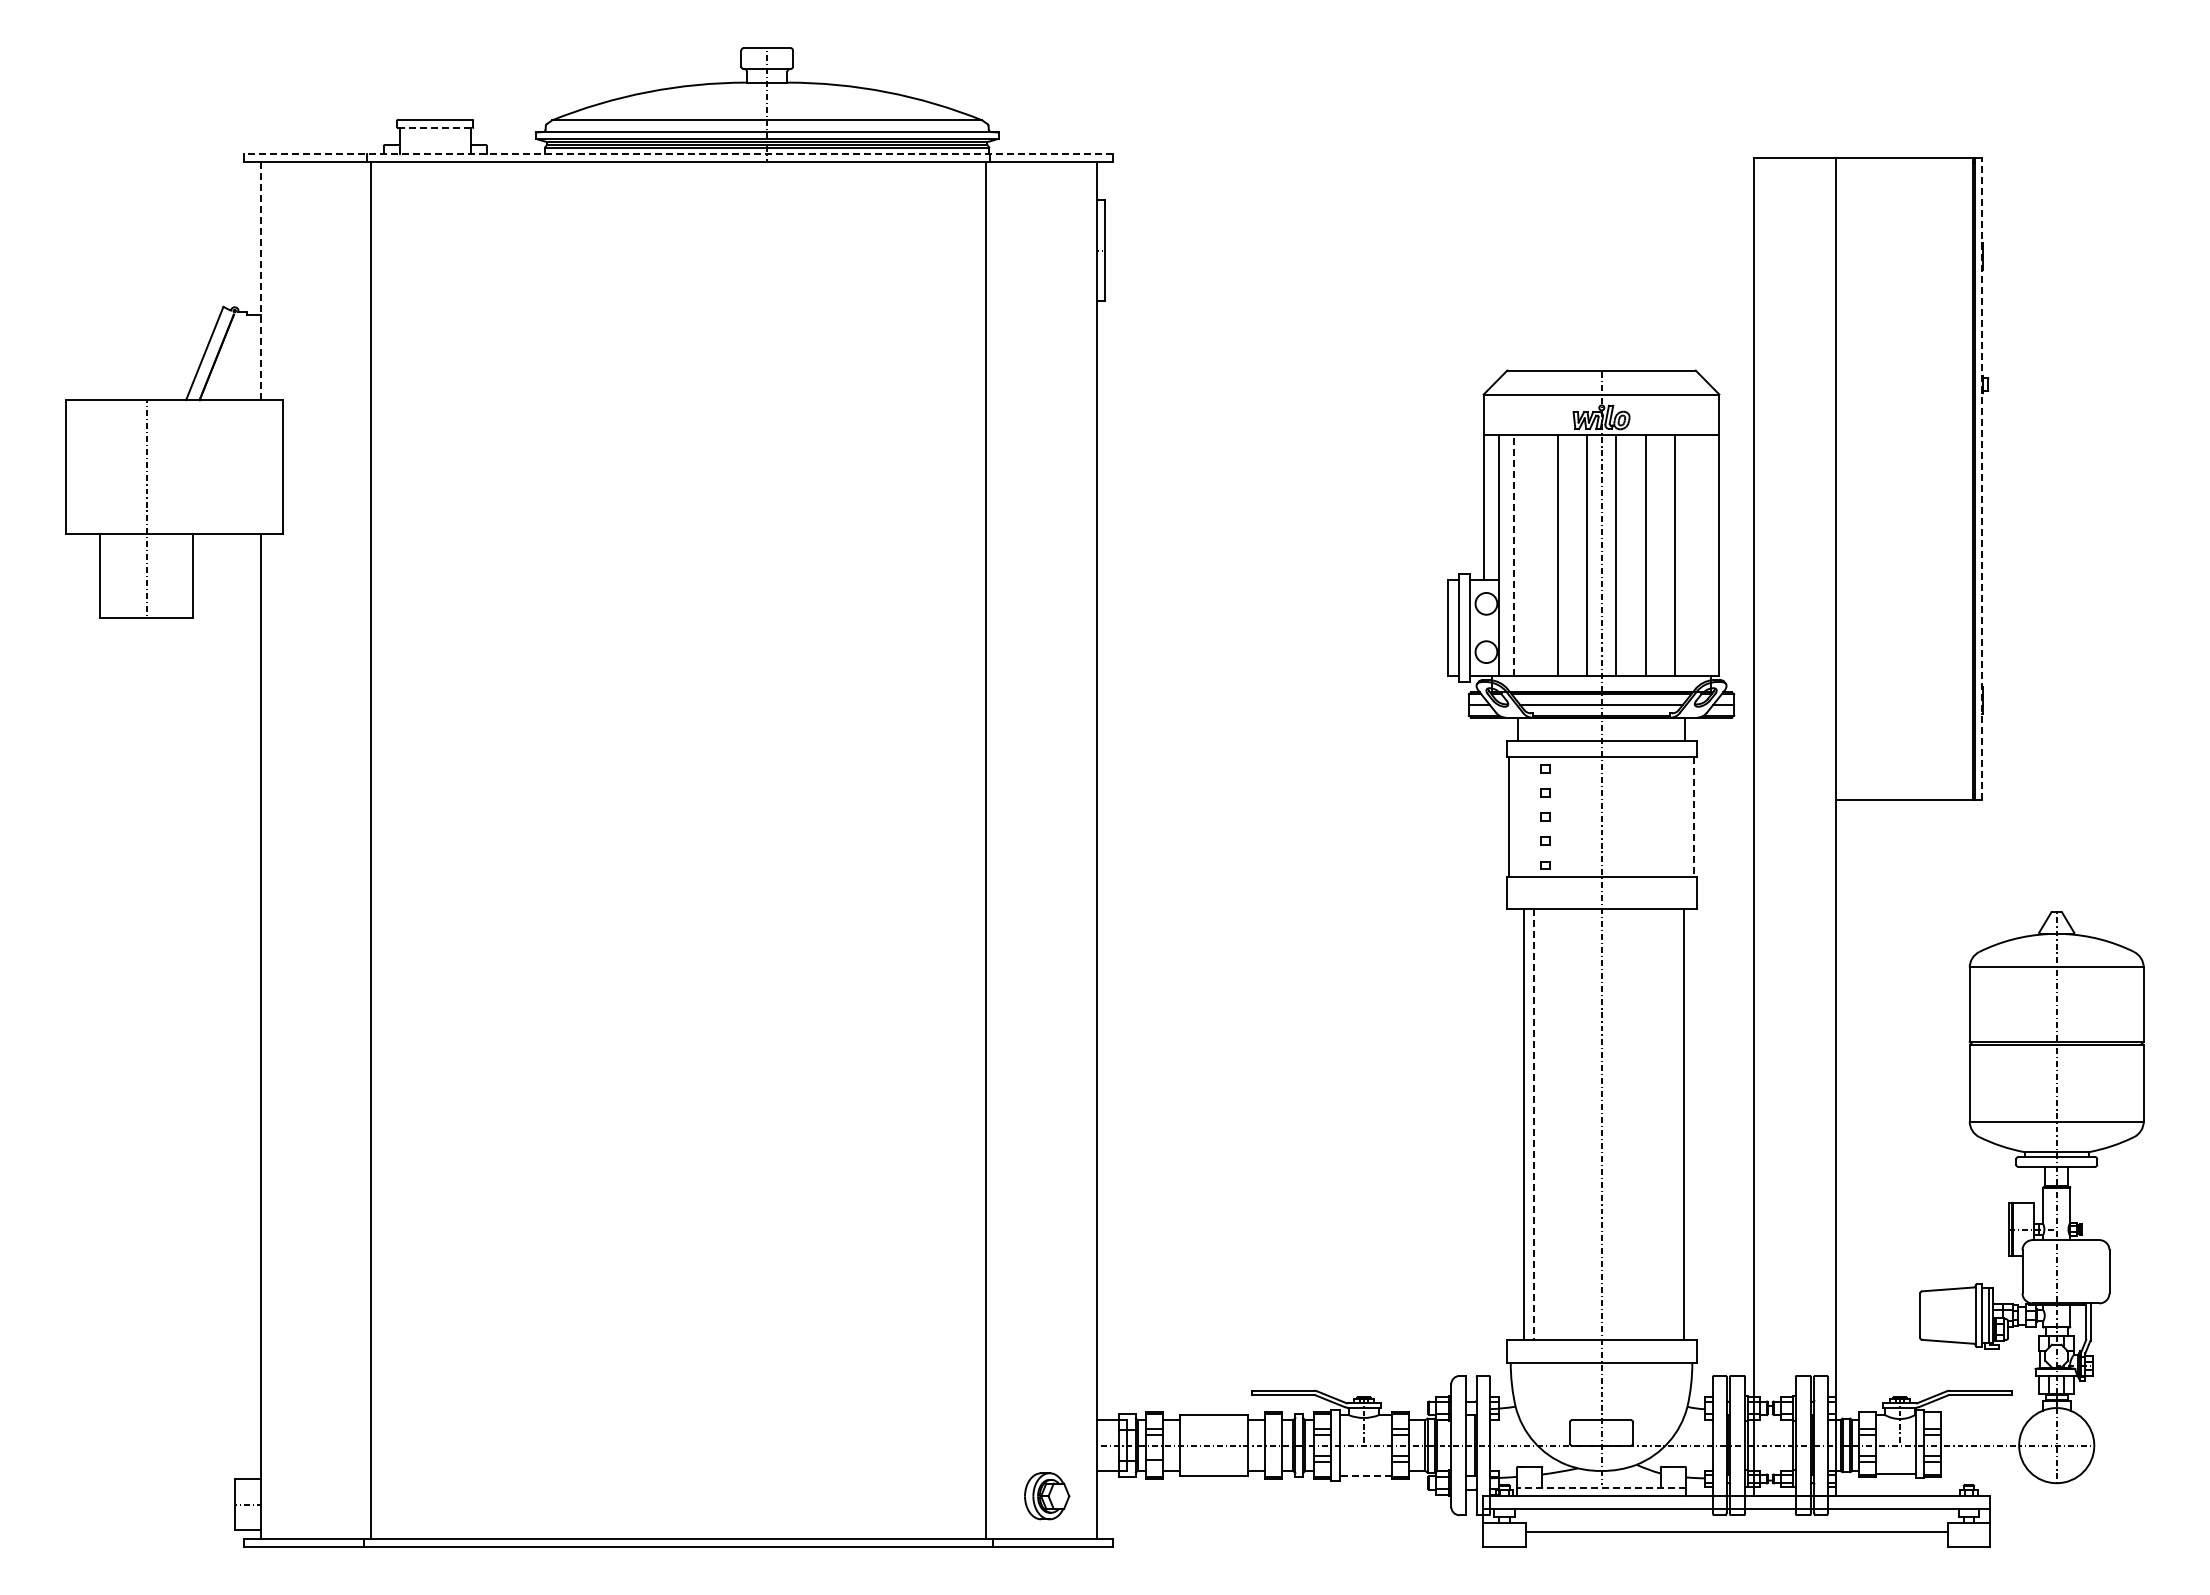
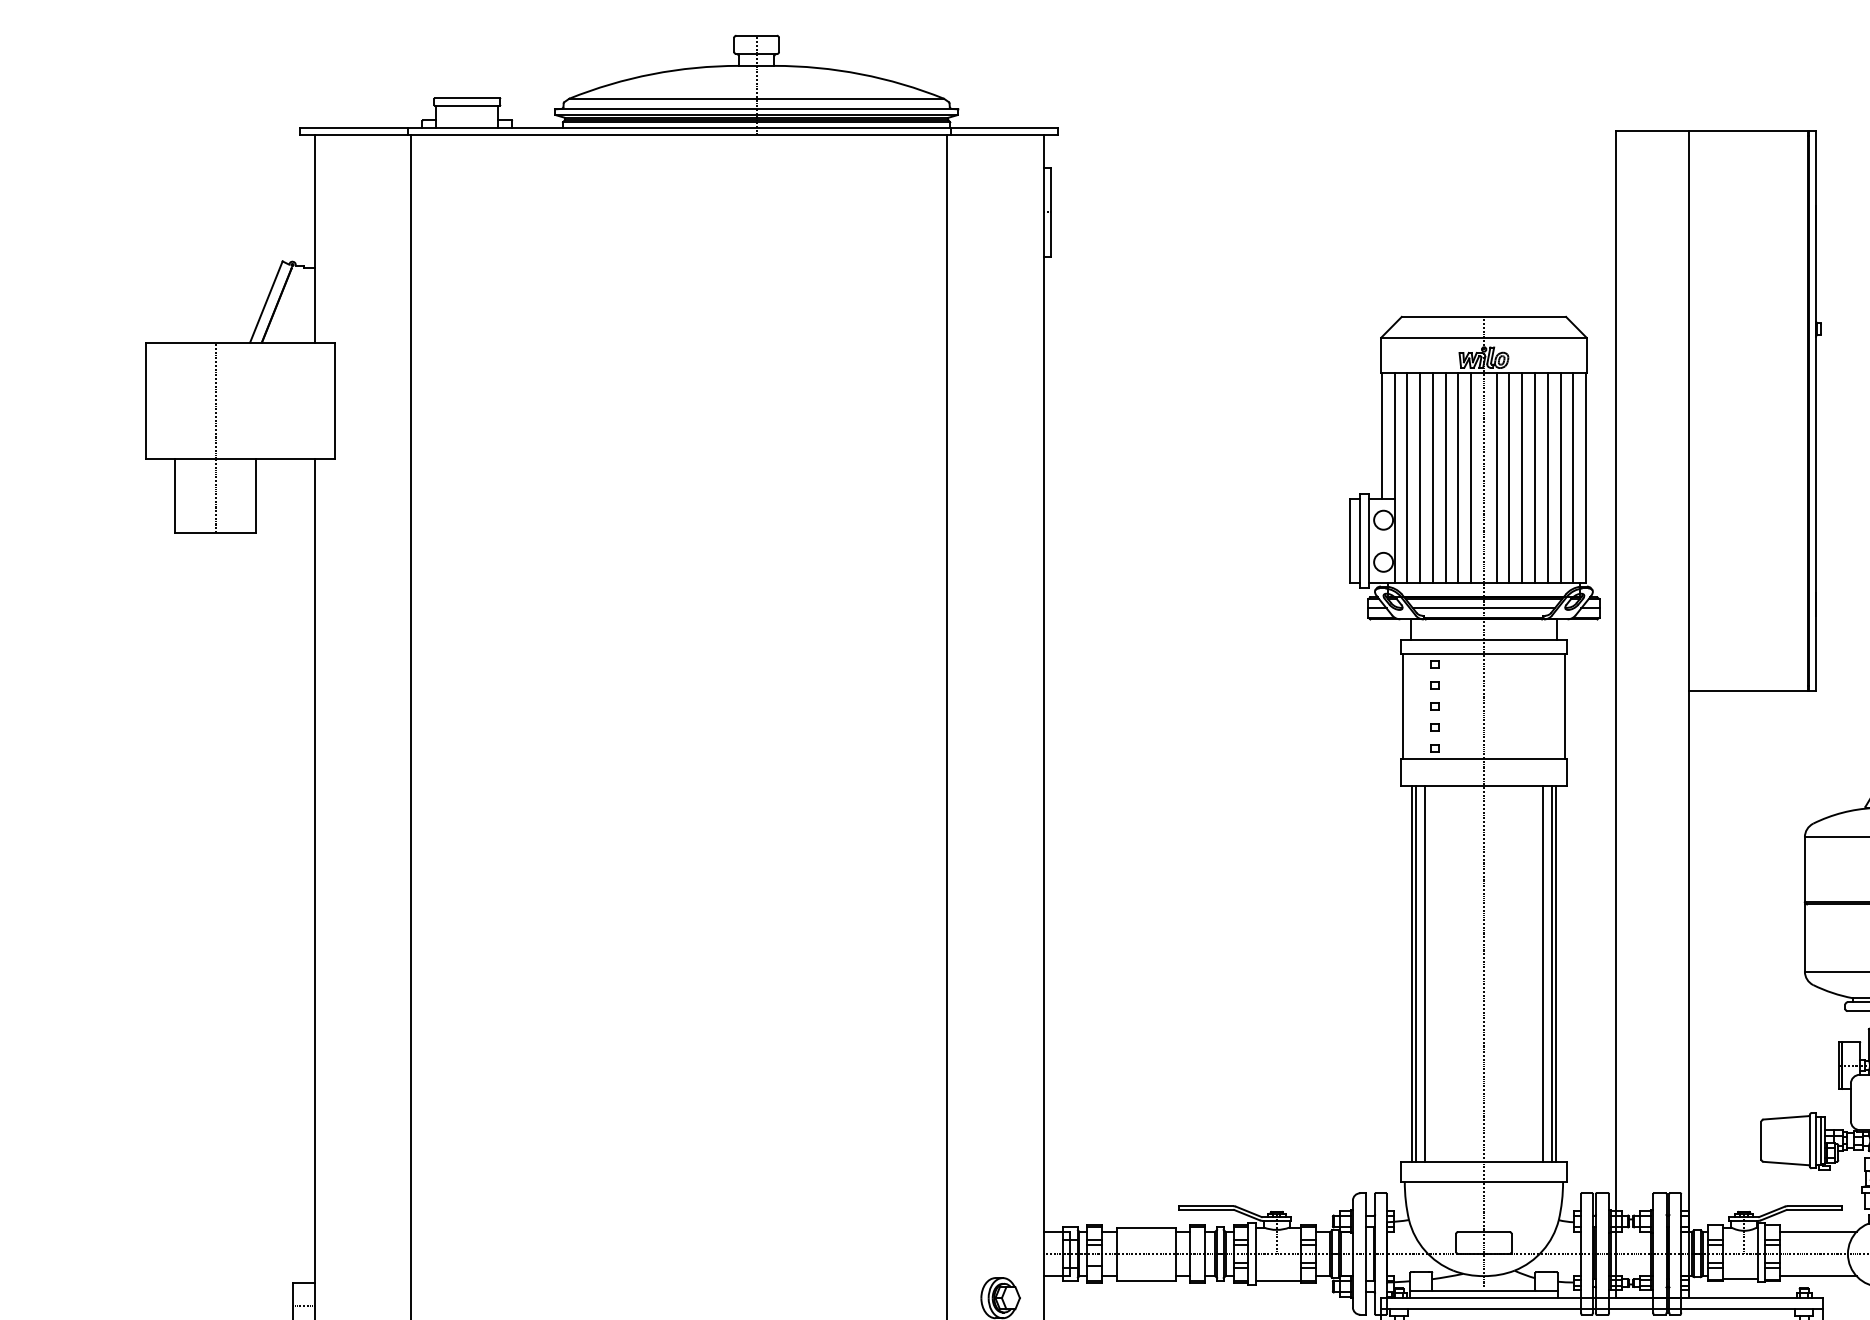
line: (435, 128) -> (467, 105), dashed -> solid
line: (678, 153) -> (679, 127), dashed -> solid
line: (260, 280) -> (314, 238), dashed -> solid
line: (1981, 478) -> (1815, 410), dashed -> solid
line: (1513, 555) -> (1407, 478), dashed -> solid
line: (1528, 555) -> (1420, 478), added
line: (1542, 555) -> (1432, 478), added
line: (1572, 555) -> (1458, 478), added
line: (1630, 555) -> (1509, 478), added
line: (1660, 555) -> (1535, 478), added
line: (1689, 555) -> (1560, 478), added
line: (1704, 555) -> (1573, 478), added
line: (1694, 817) -> (1564, 706), dashed -> solid
line: (1519, 1124) -> (1412, 974), added
line: (1669, 1124) -> (1543, 974), added
line: (1679, 1124) -> (1551, 974), added
line: (1533, 1125) -> (1424, 974), dashed -> solid
line: (1985, 1420) -> (1818, 1232), added
line: (1985, 1471) -> (1818, 1276), added
line: (1365, 1476) -> (1278, 1280), dashed -> solid
line: (1601, 1487) -> (1483, 1290), dashed -> solid

